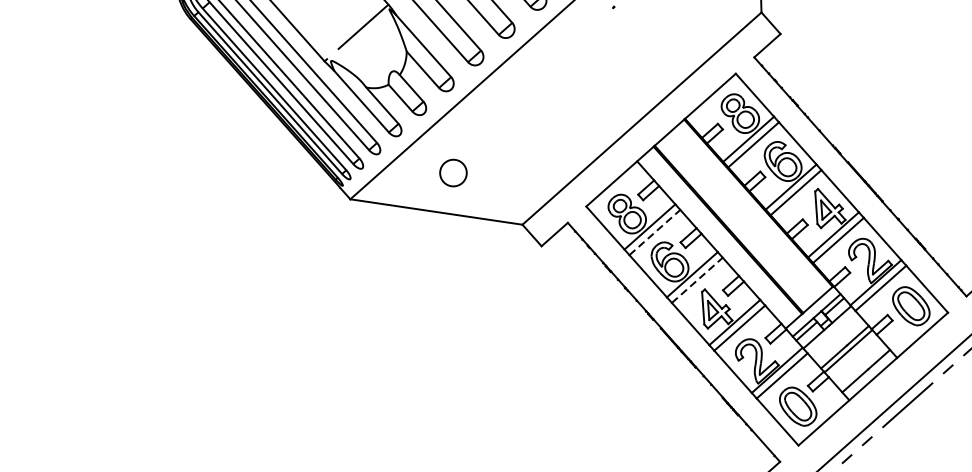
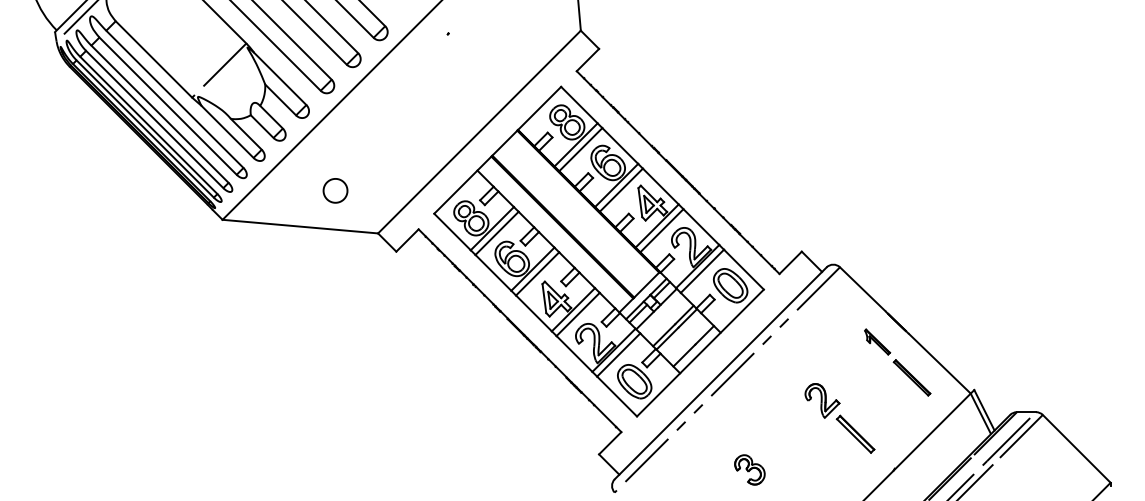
part: (453, 172) -> (335, 190), moved
line: (655, 232) -> (497, 233), dashed -> solid
line: (697, 279) -> (537, 273), dashed -> solid

